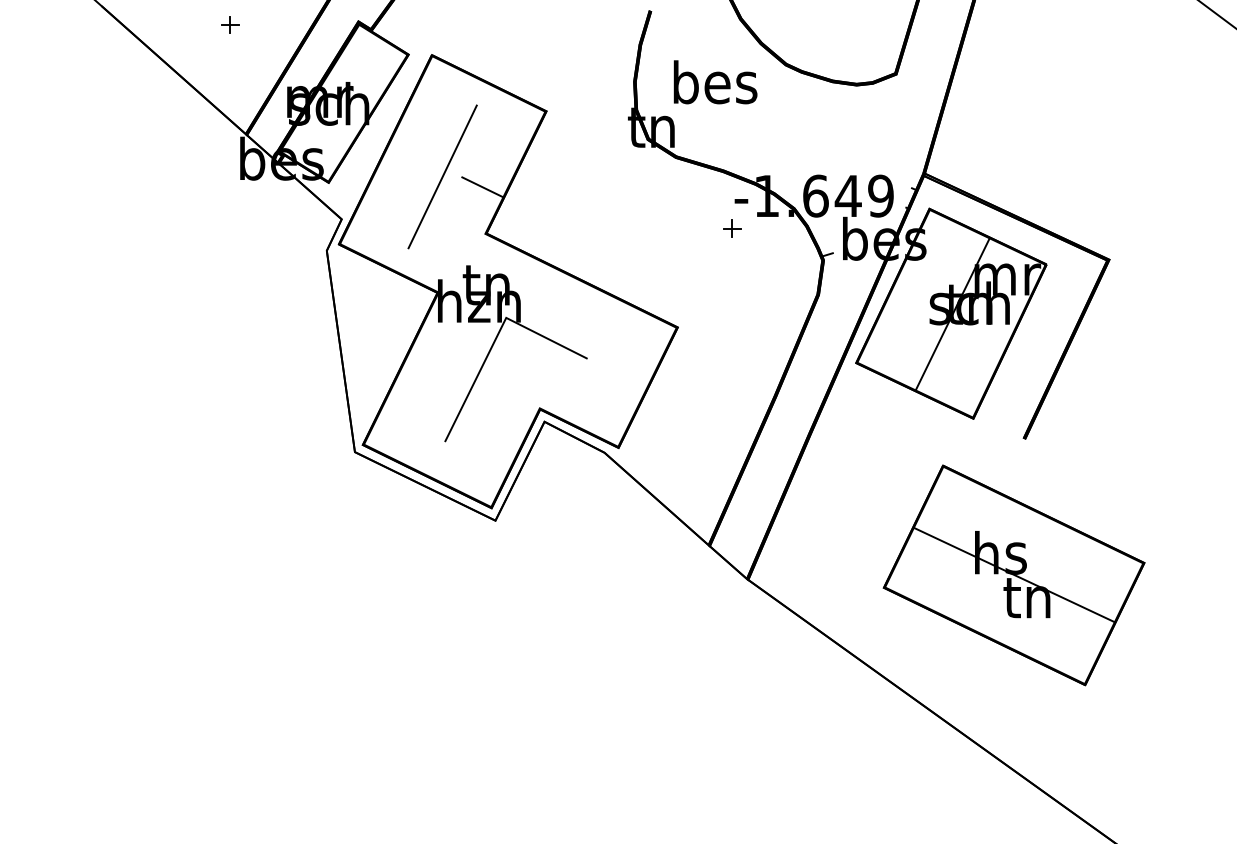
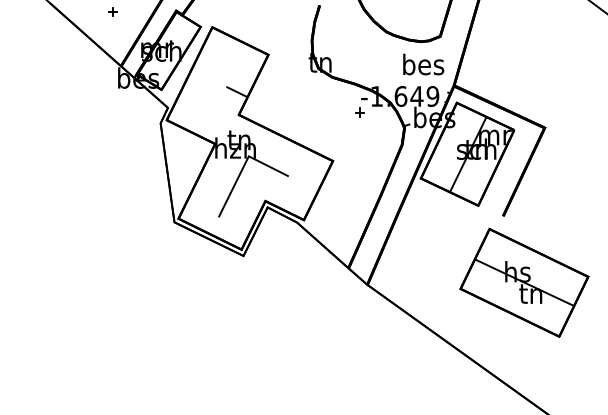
text: (715, 82) -> (423, 64), moved
line: (442, 177) -> (217, 87), removed
part: (1014, 574) -> (524, 282), moved

